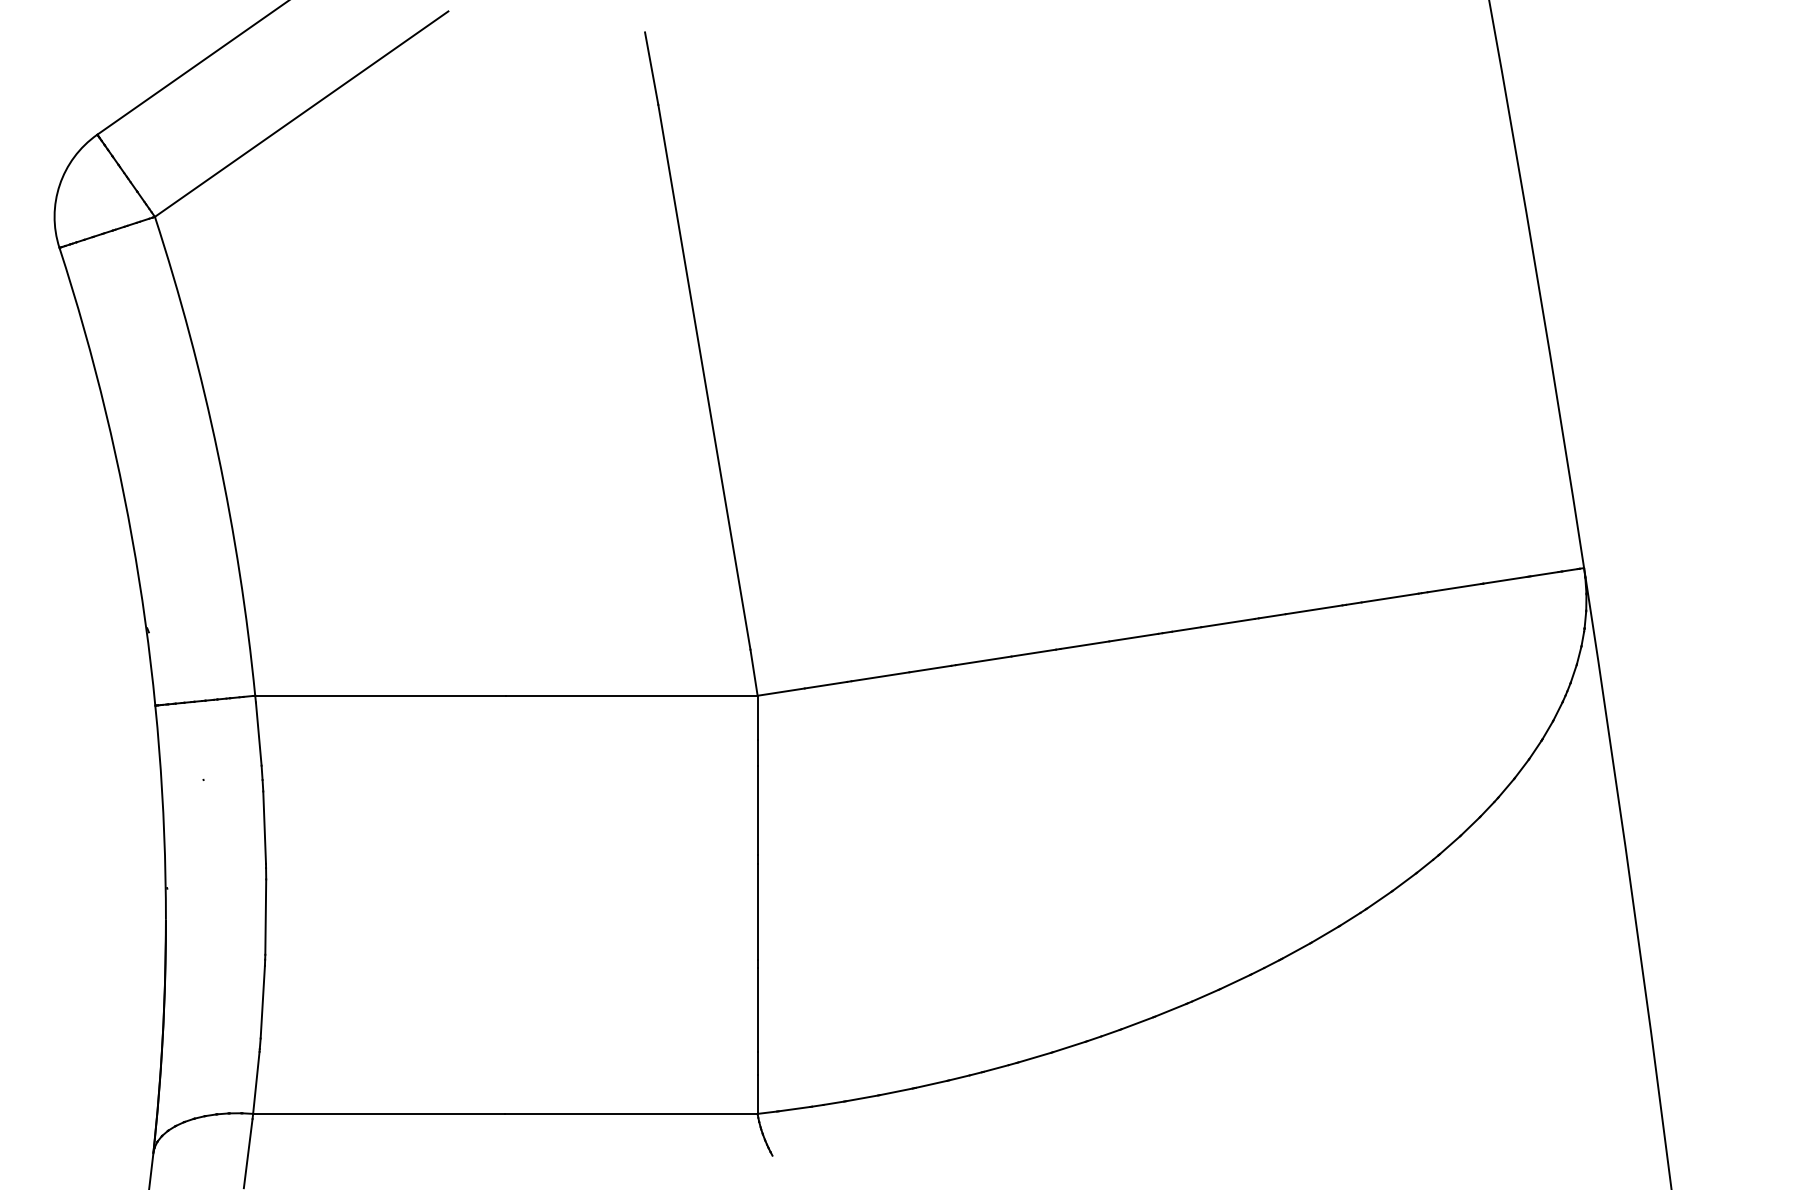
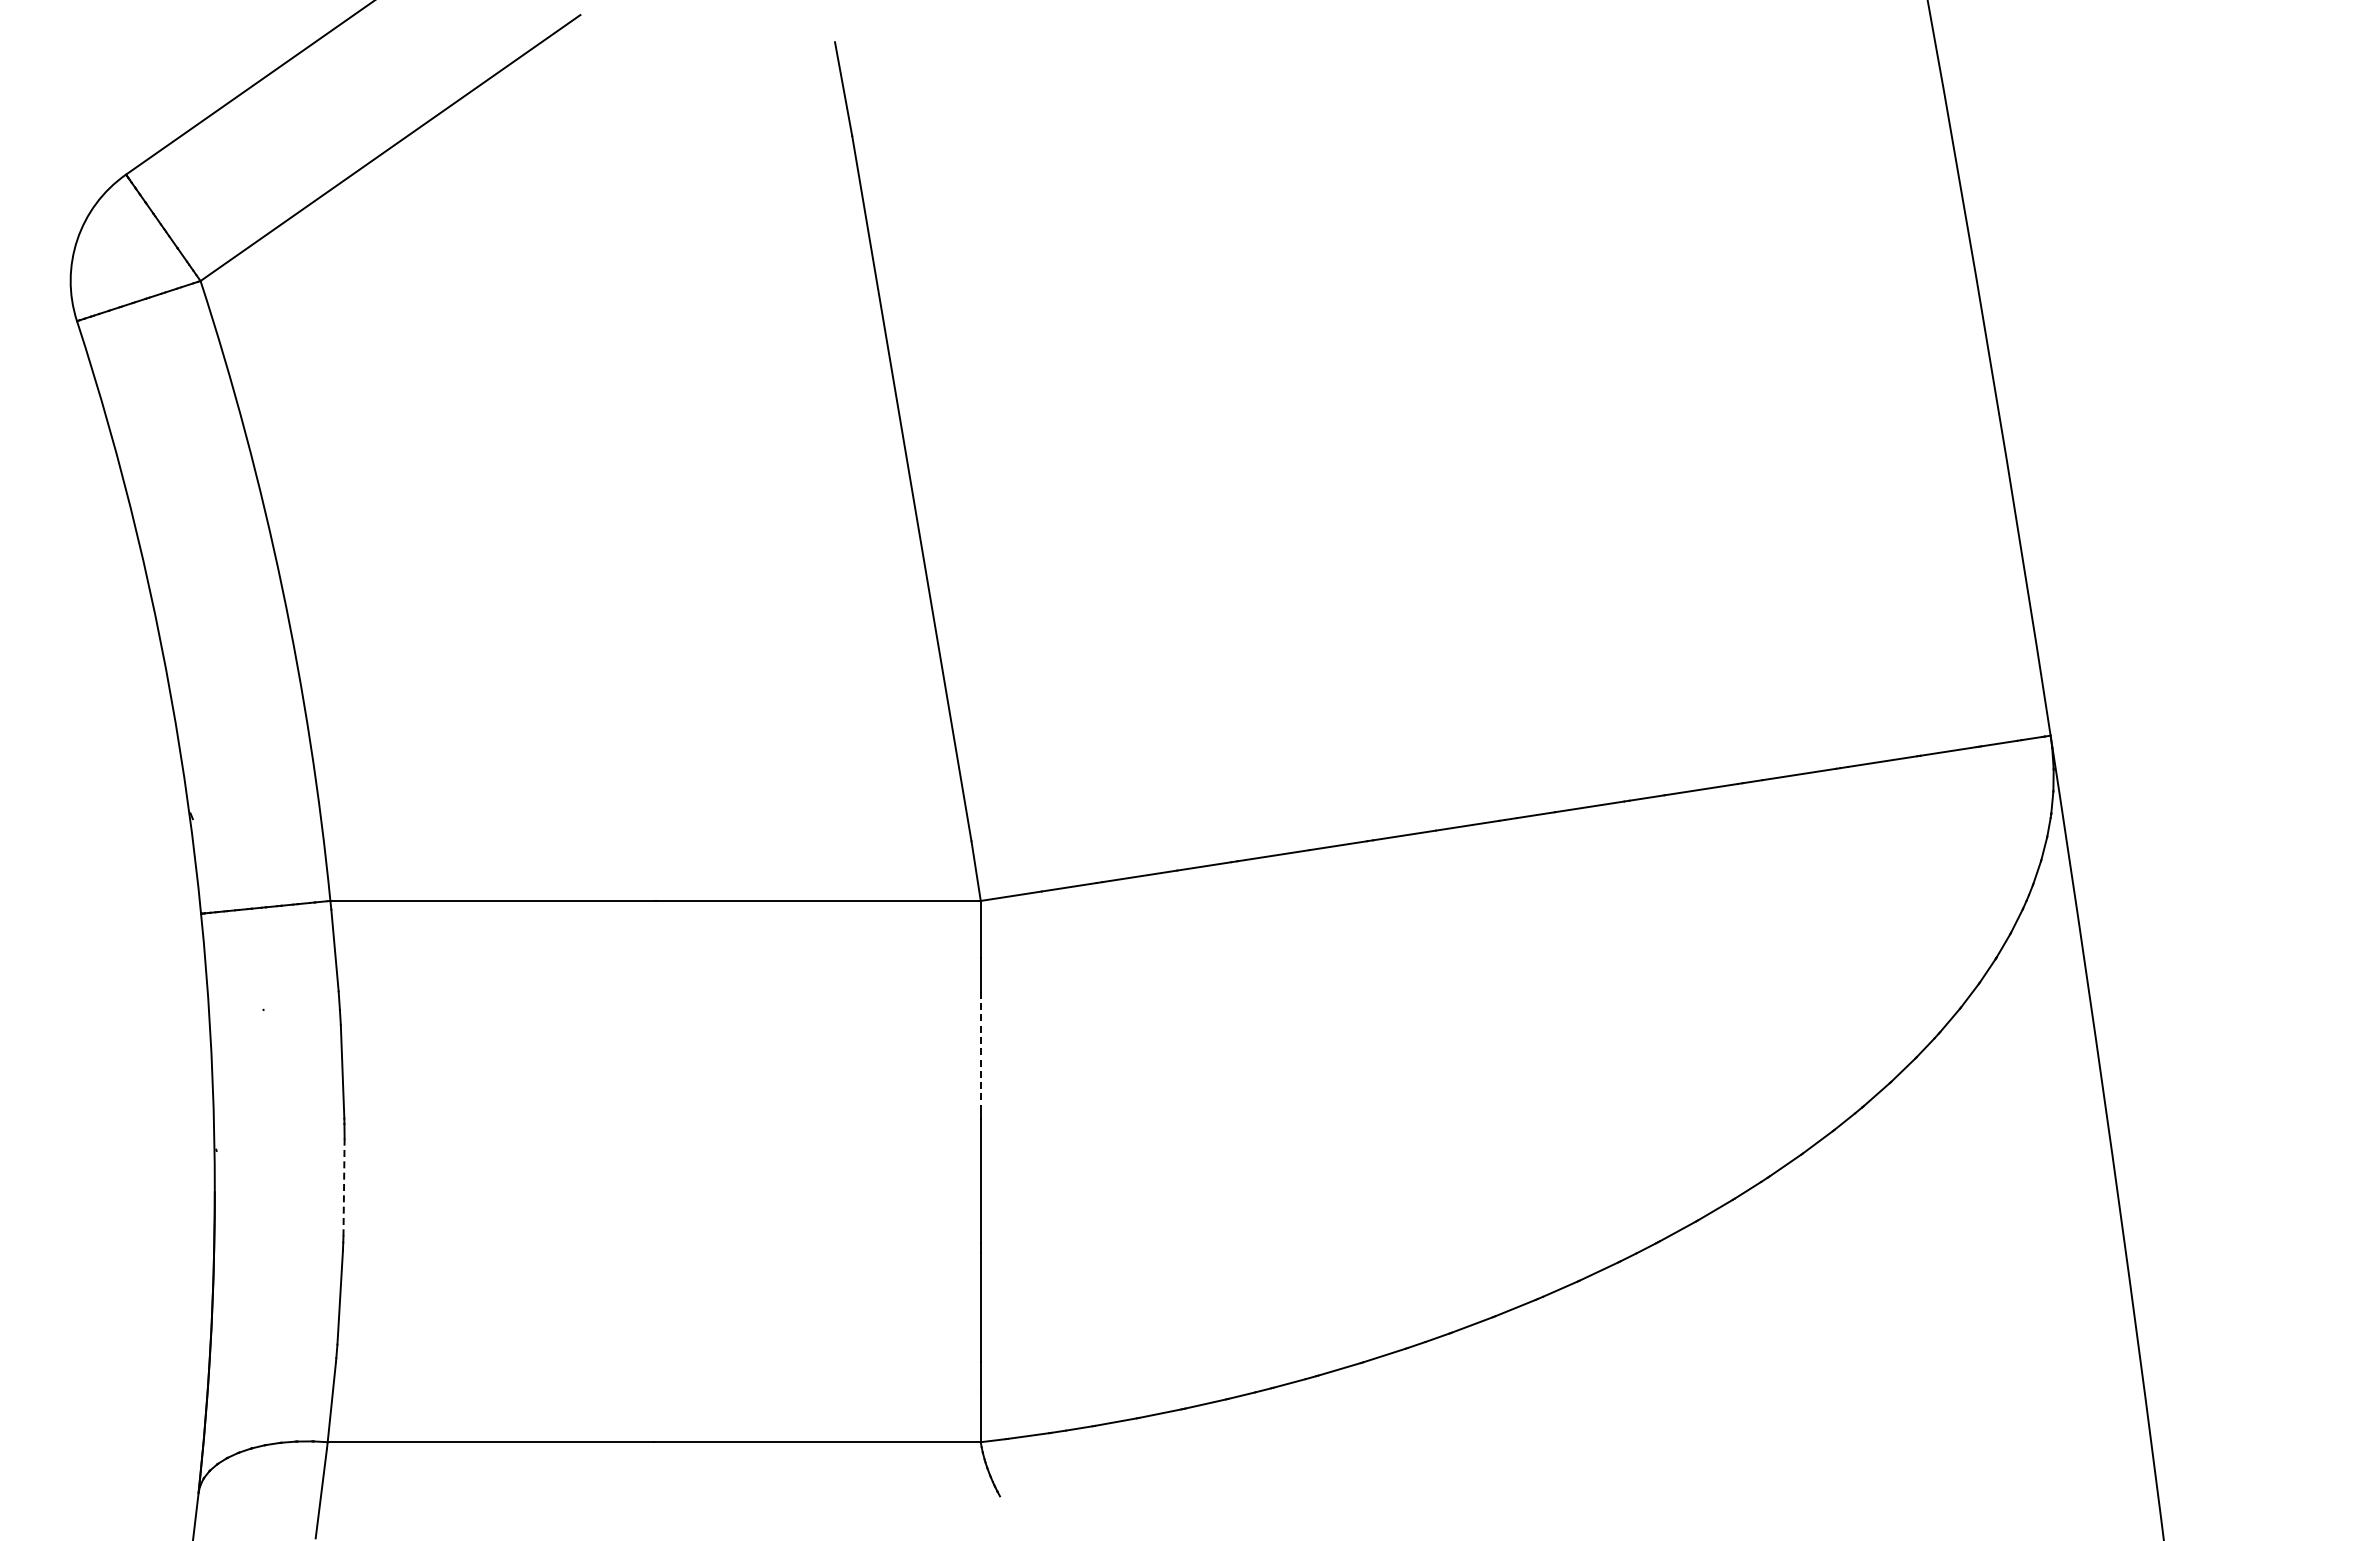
line: (757, 810) -> (980, 1049), solid -> dashed
line: (266, 917) -> (344, 1187), solid -> dashed

